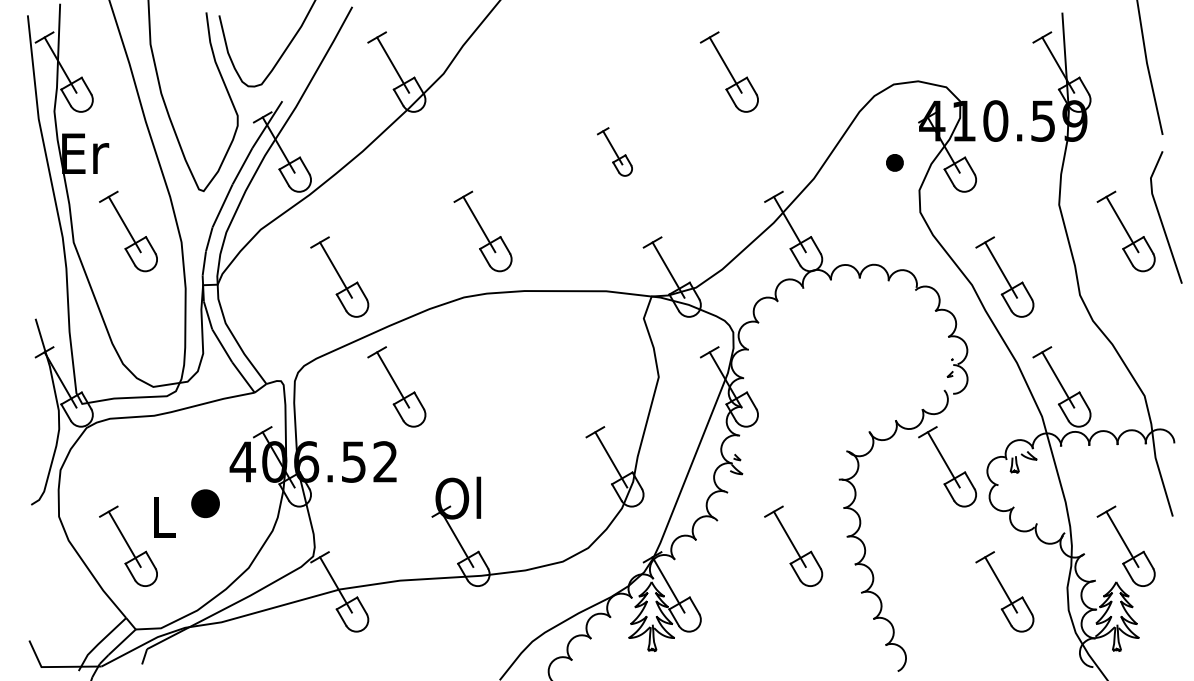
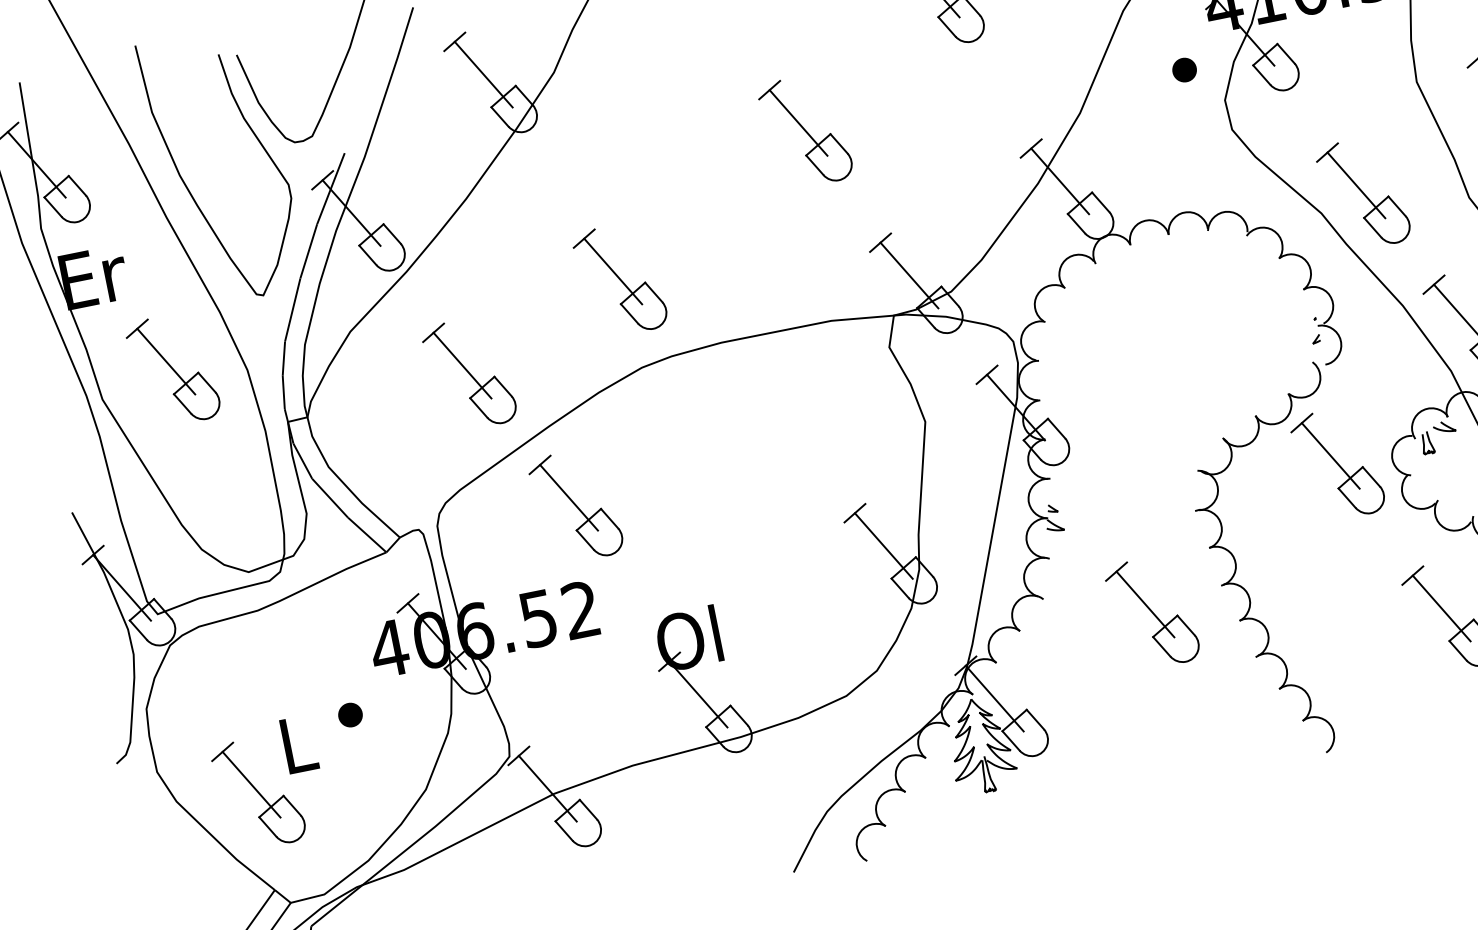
part: (614, 151) -> (804, 130), size x1.67
part: (482, 231) -> (619, 280), moved
part: (205, 503) -> (350, 714), size x0.62

